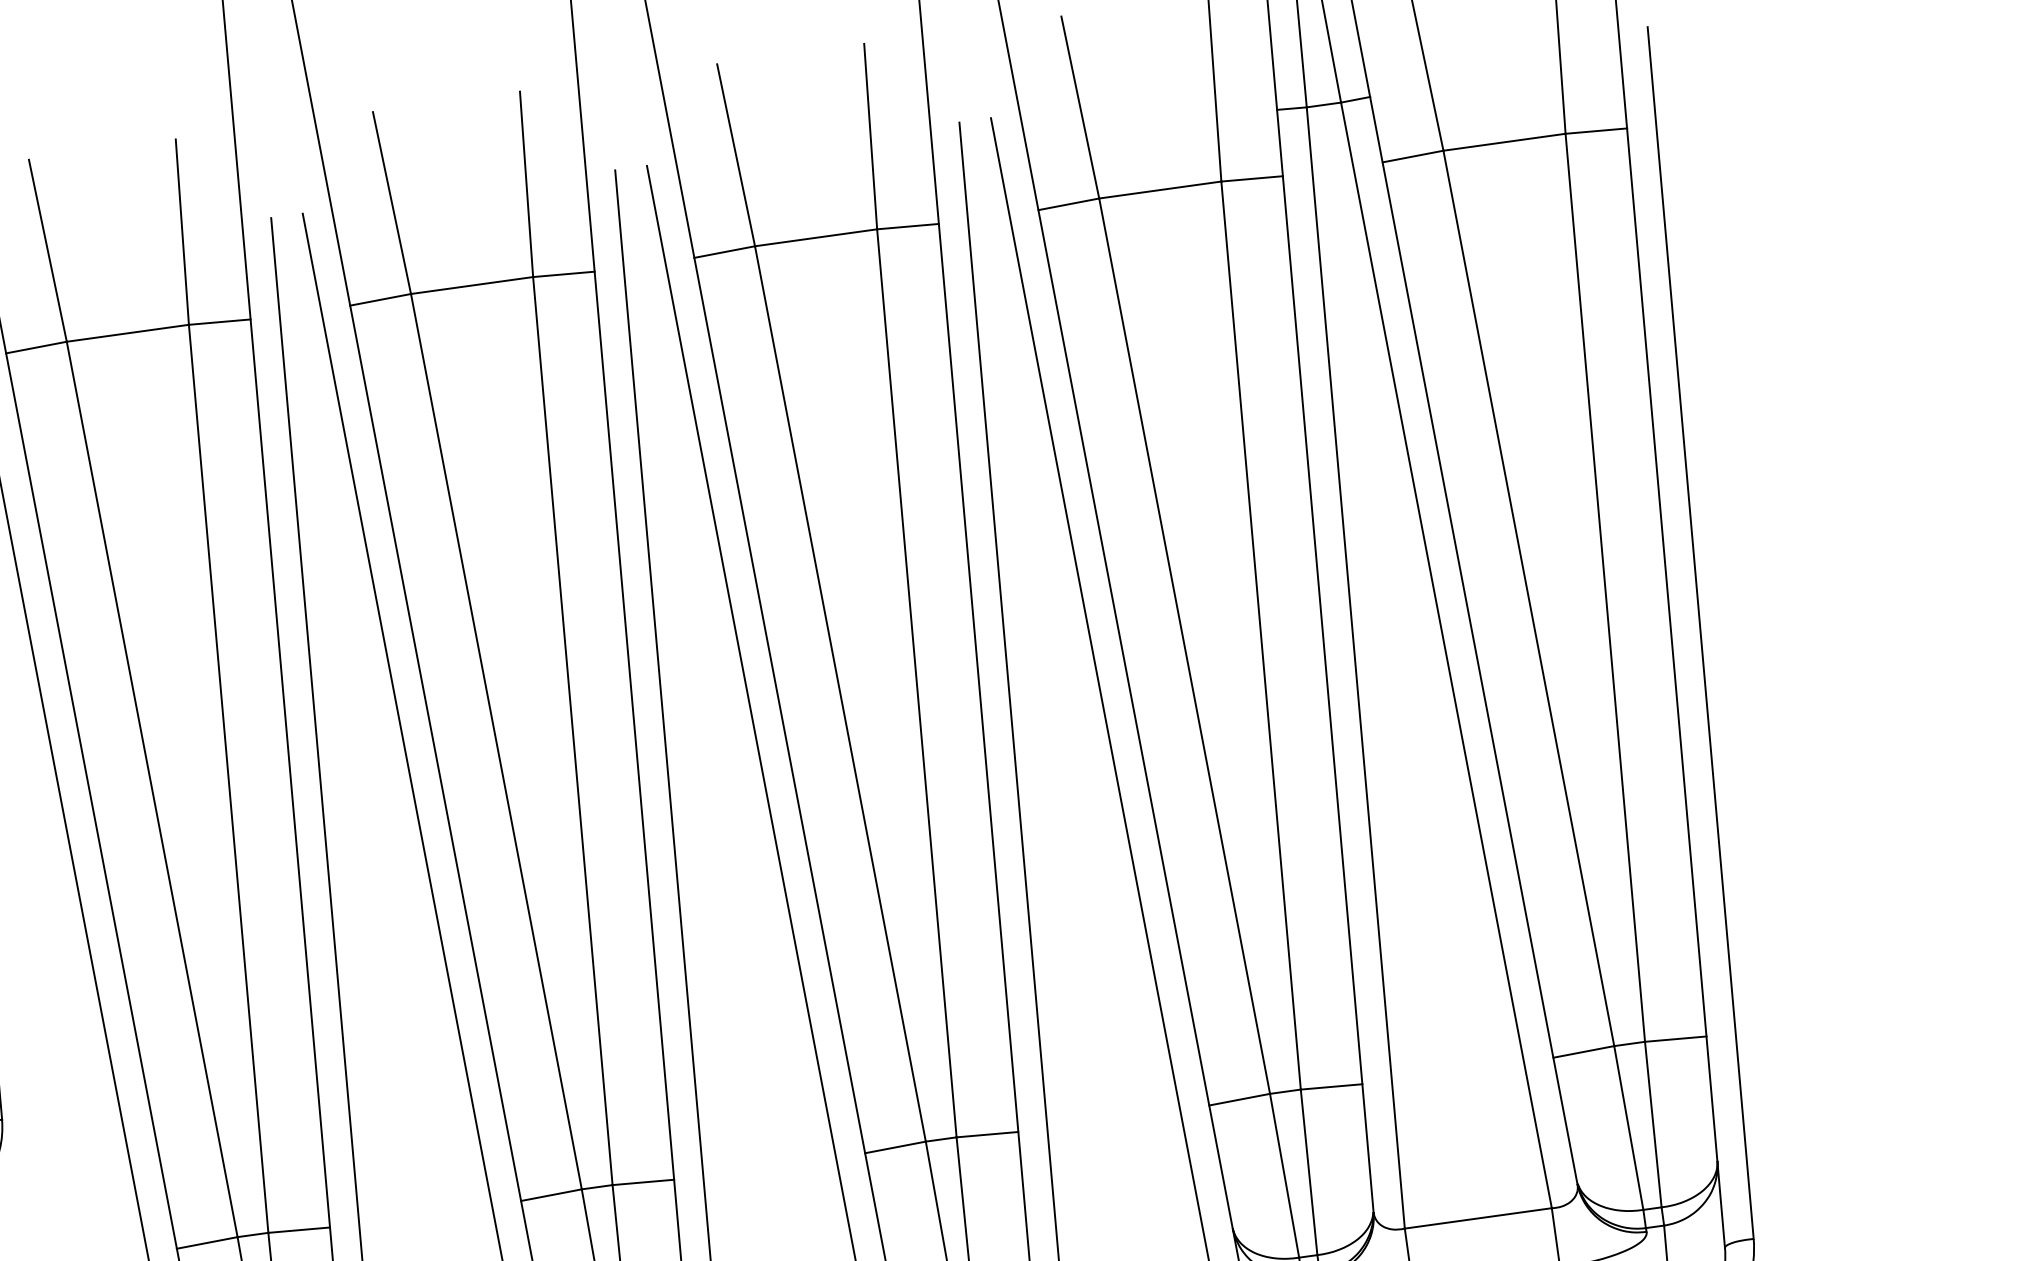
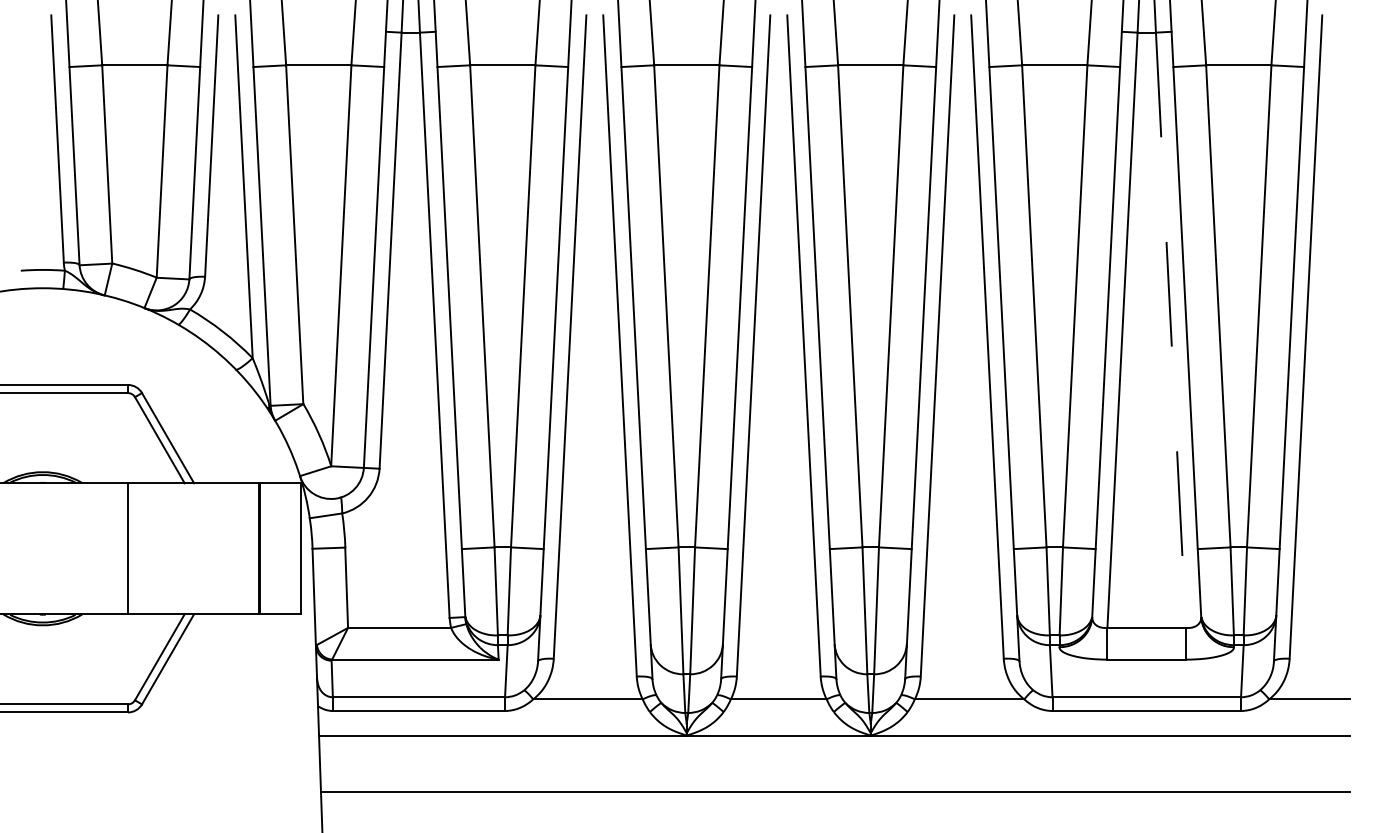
line: (1447, 655) -> (1171, 330), solid -> dashed

